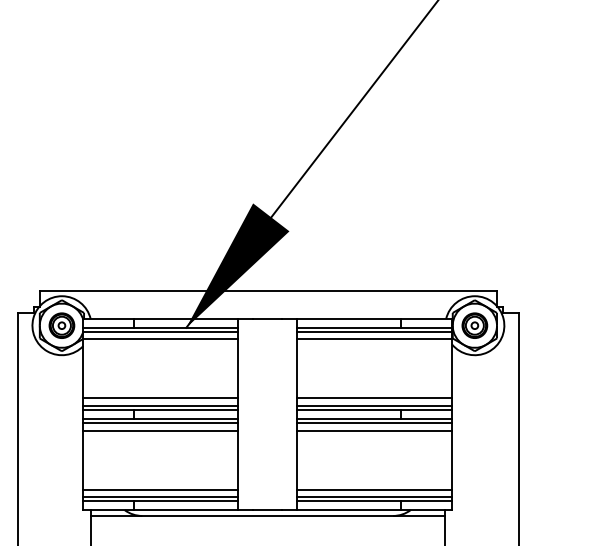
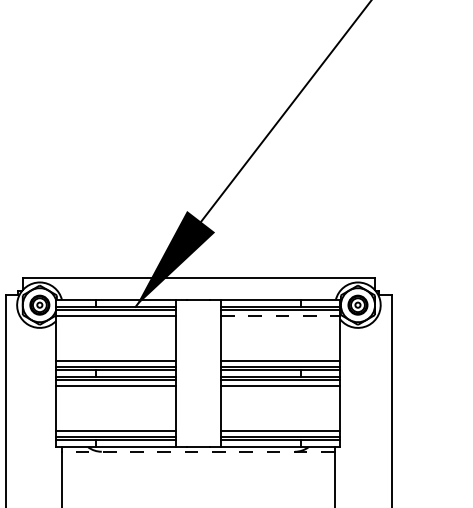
line: (374, 339) -> (280, 315), solid -> dashed
line: (266, 515) -> (197, 451), solid -> dashed

